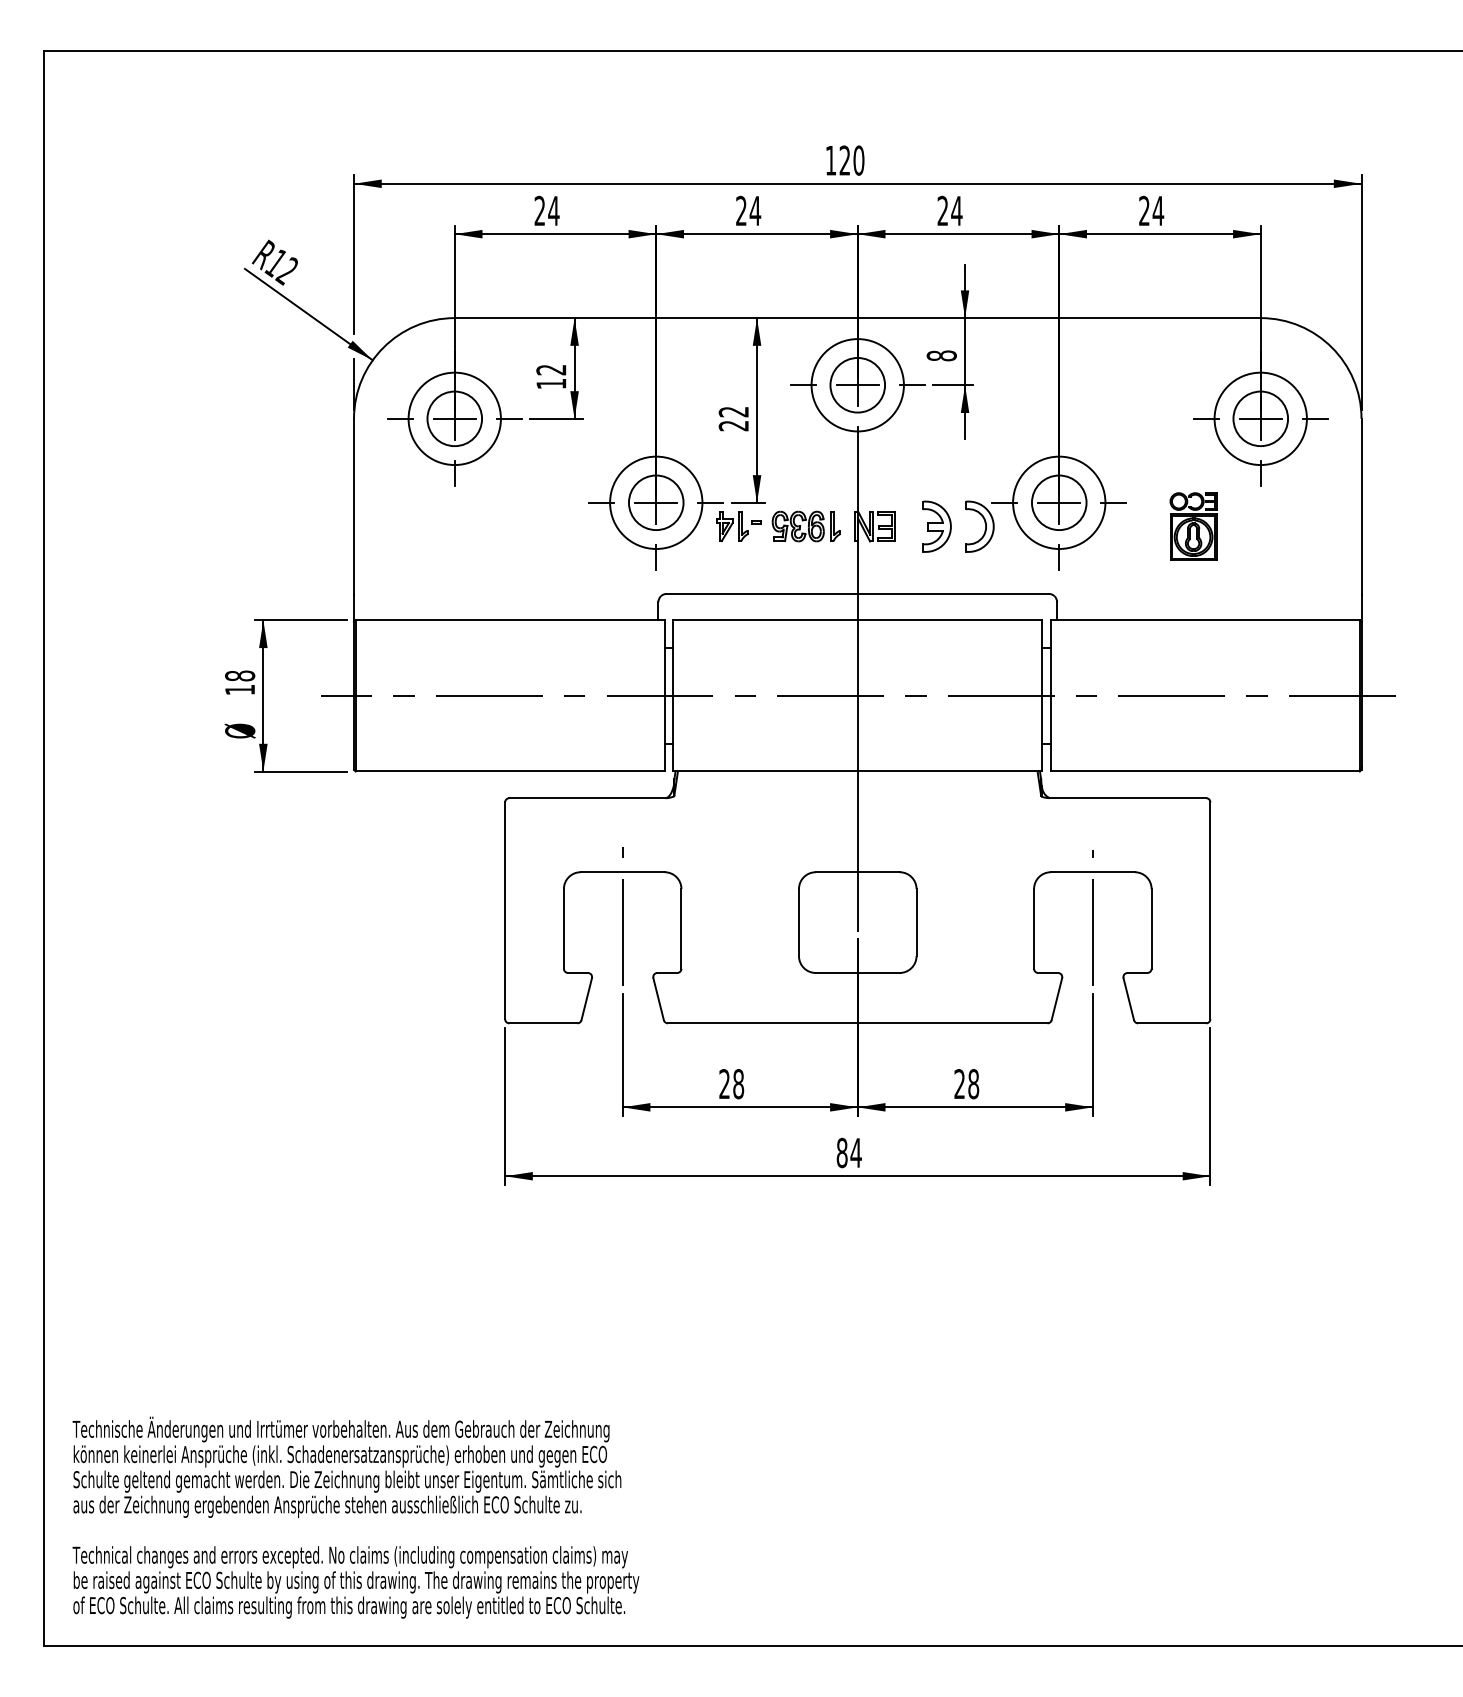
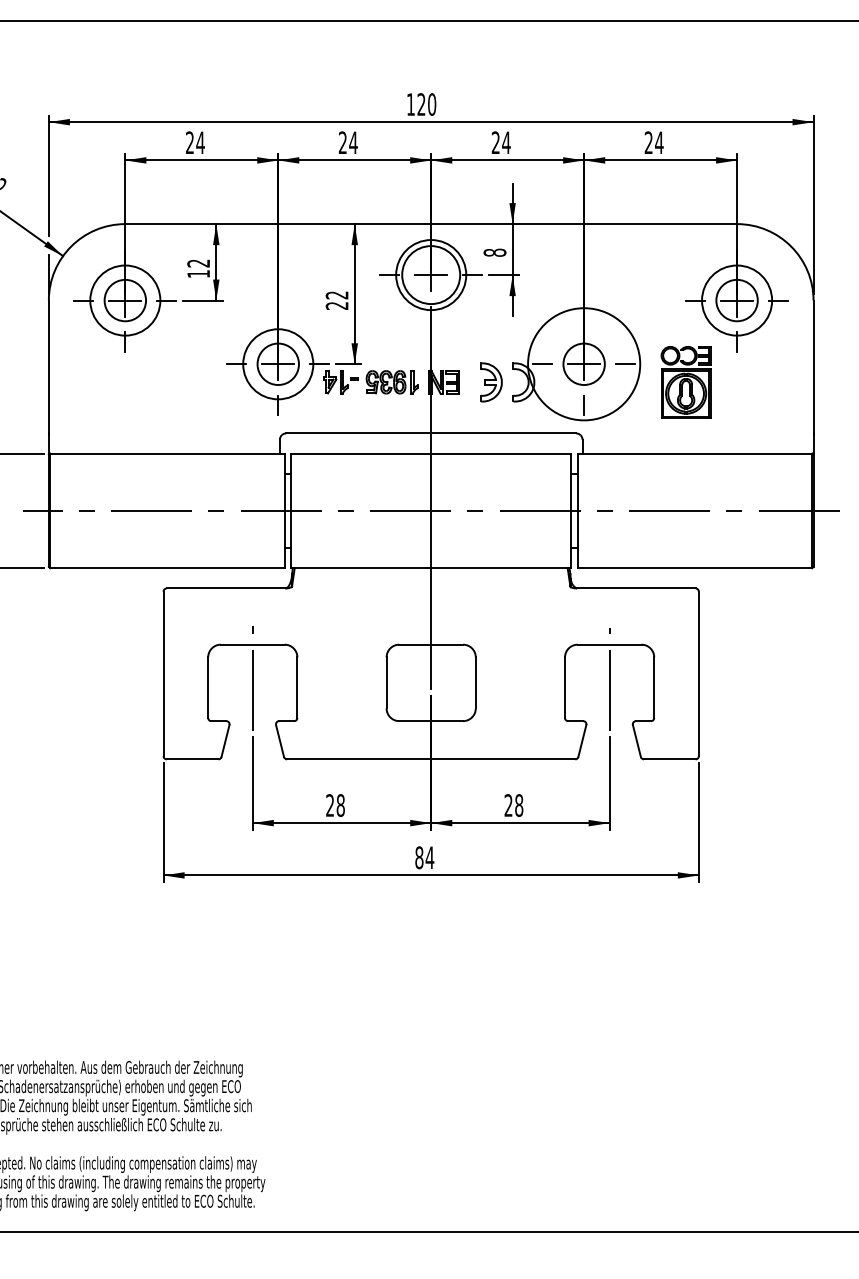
circle: (857, 385) -> (431, 275), size x1.4
circle: (1059, 502) -> (584, 364), size x1.6
part: (1193, 526) -> (686, 382), size x1.4

